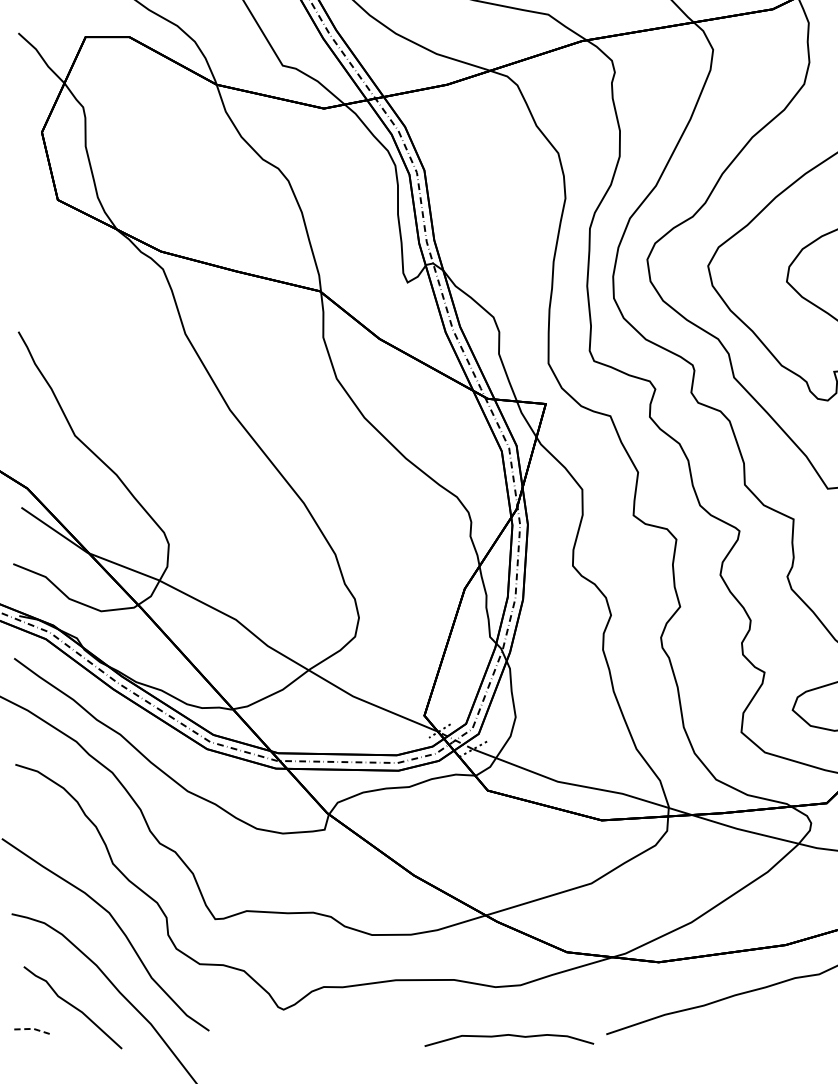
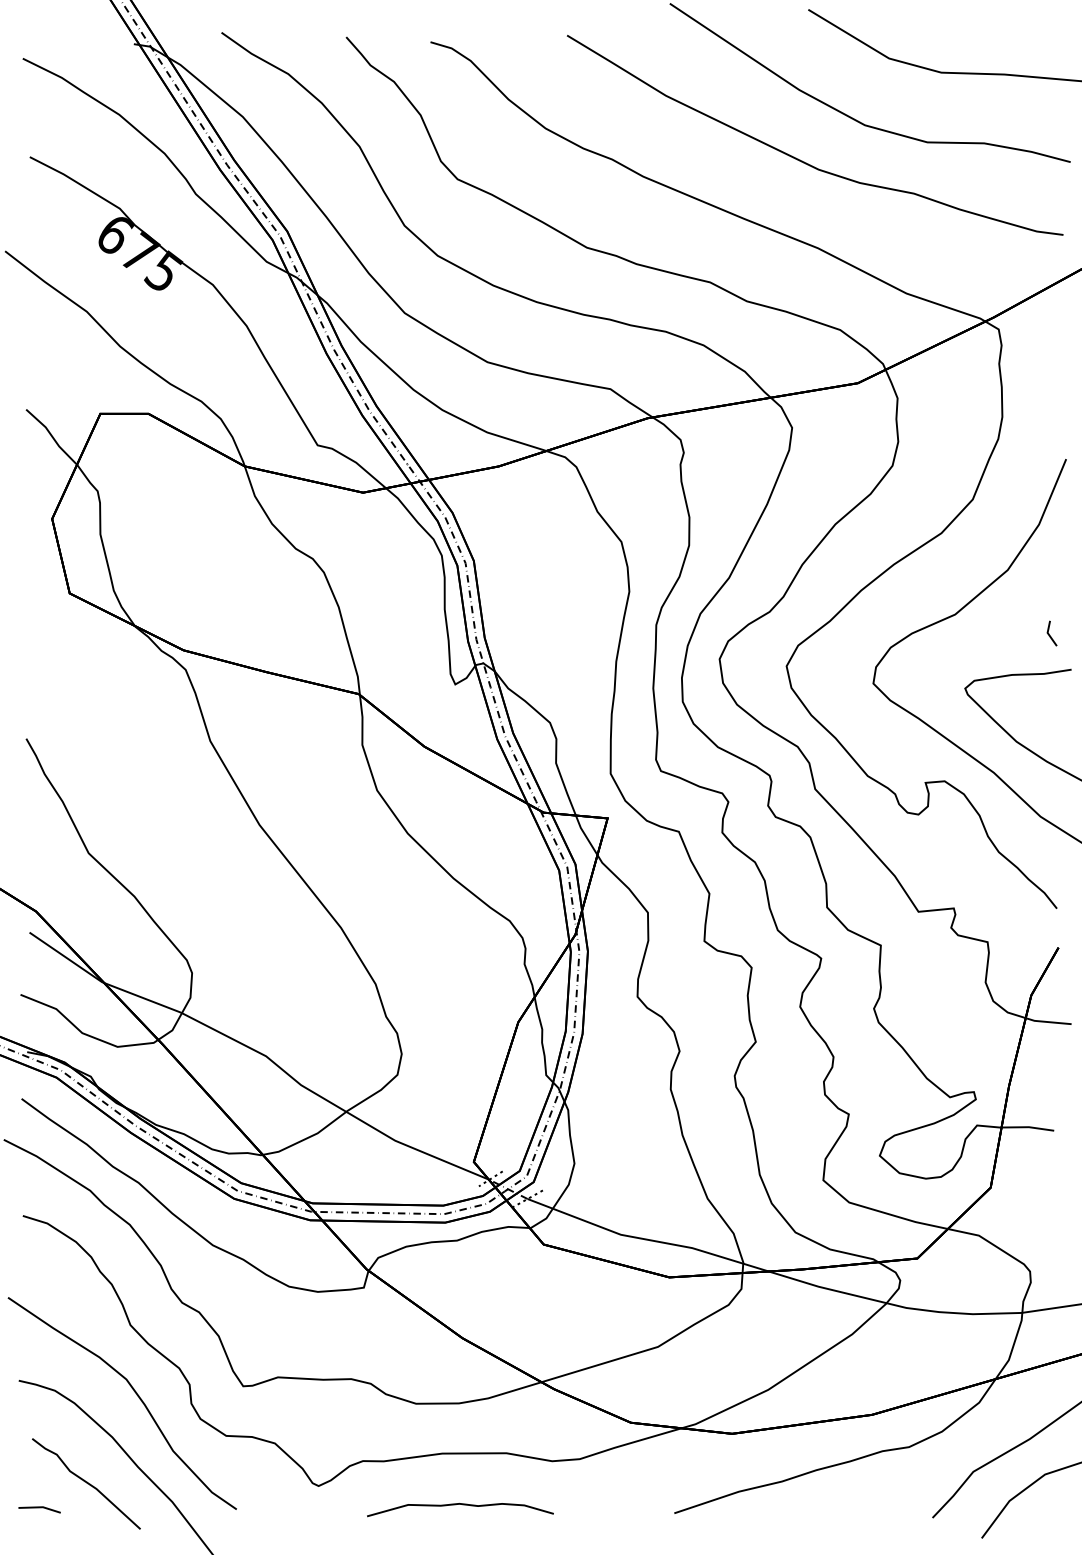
line: (31, 1029) -> (40, 1507), dashed -> solid
curve: (511, 1036) -> (462, 1505), moved

